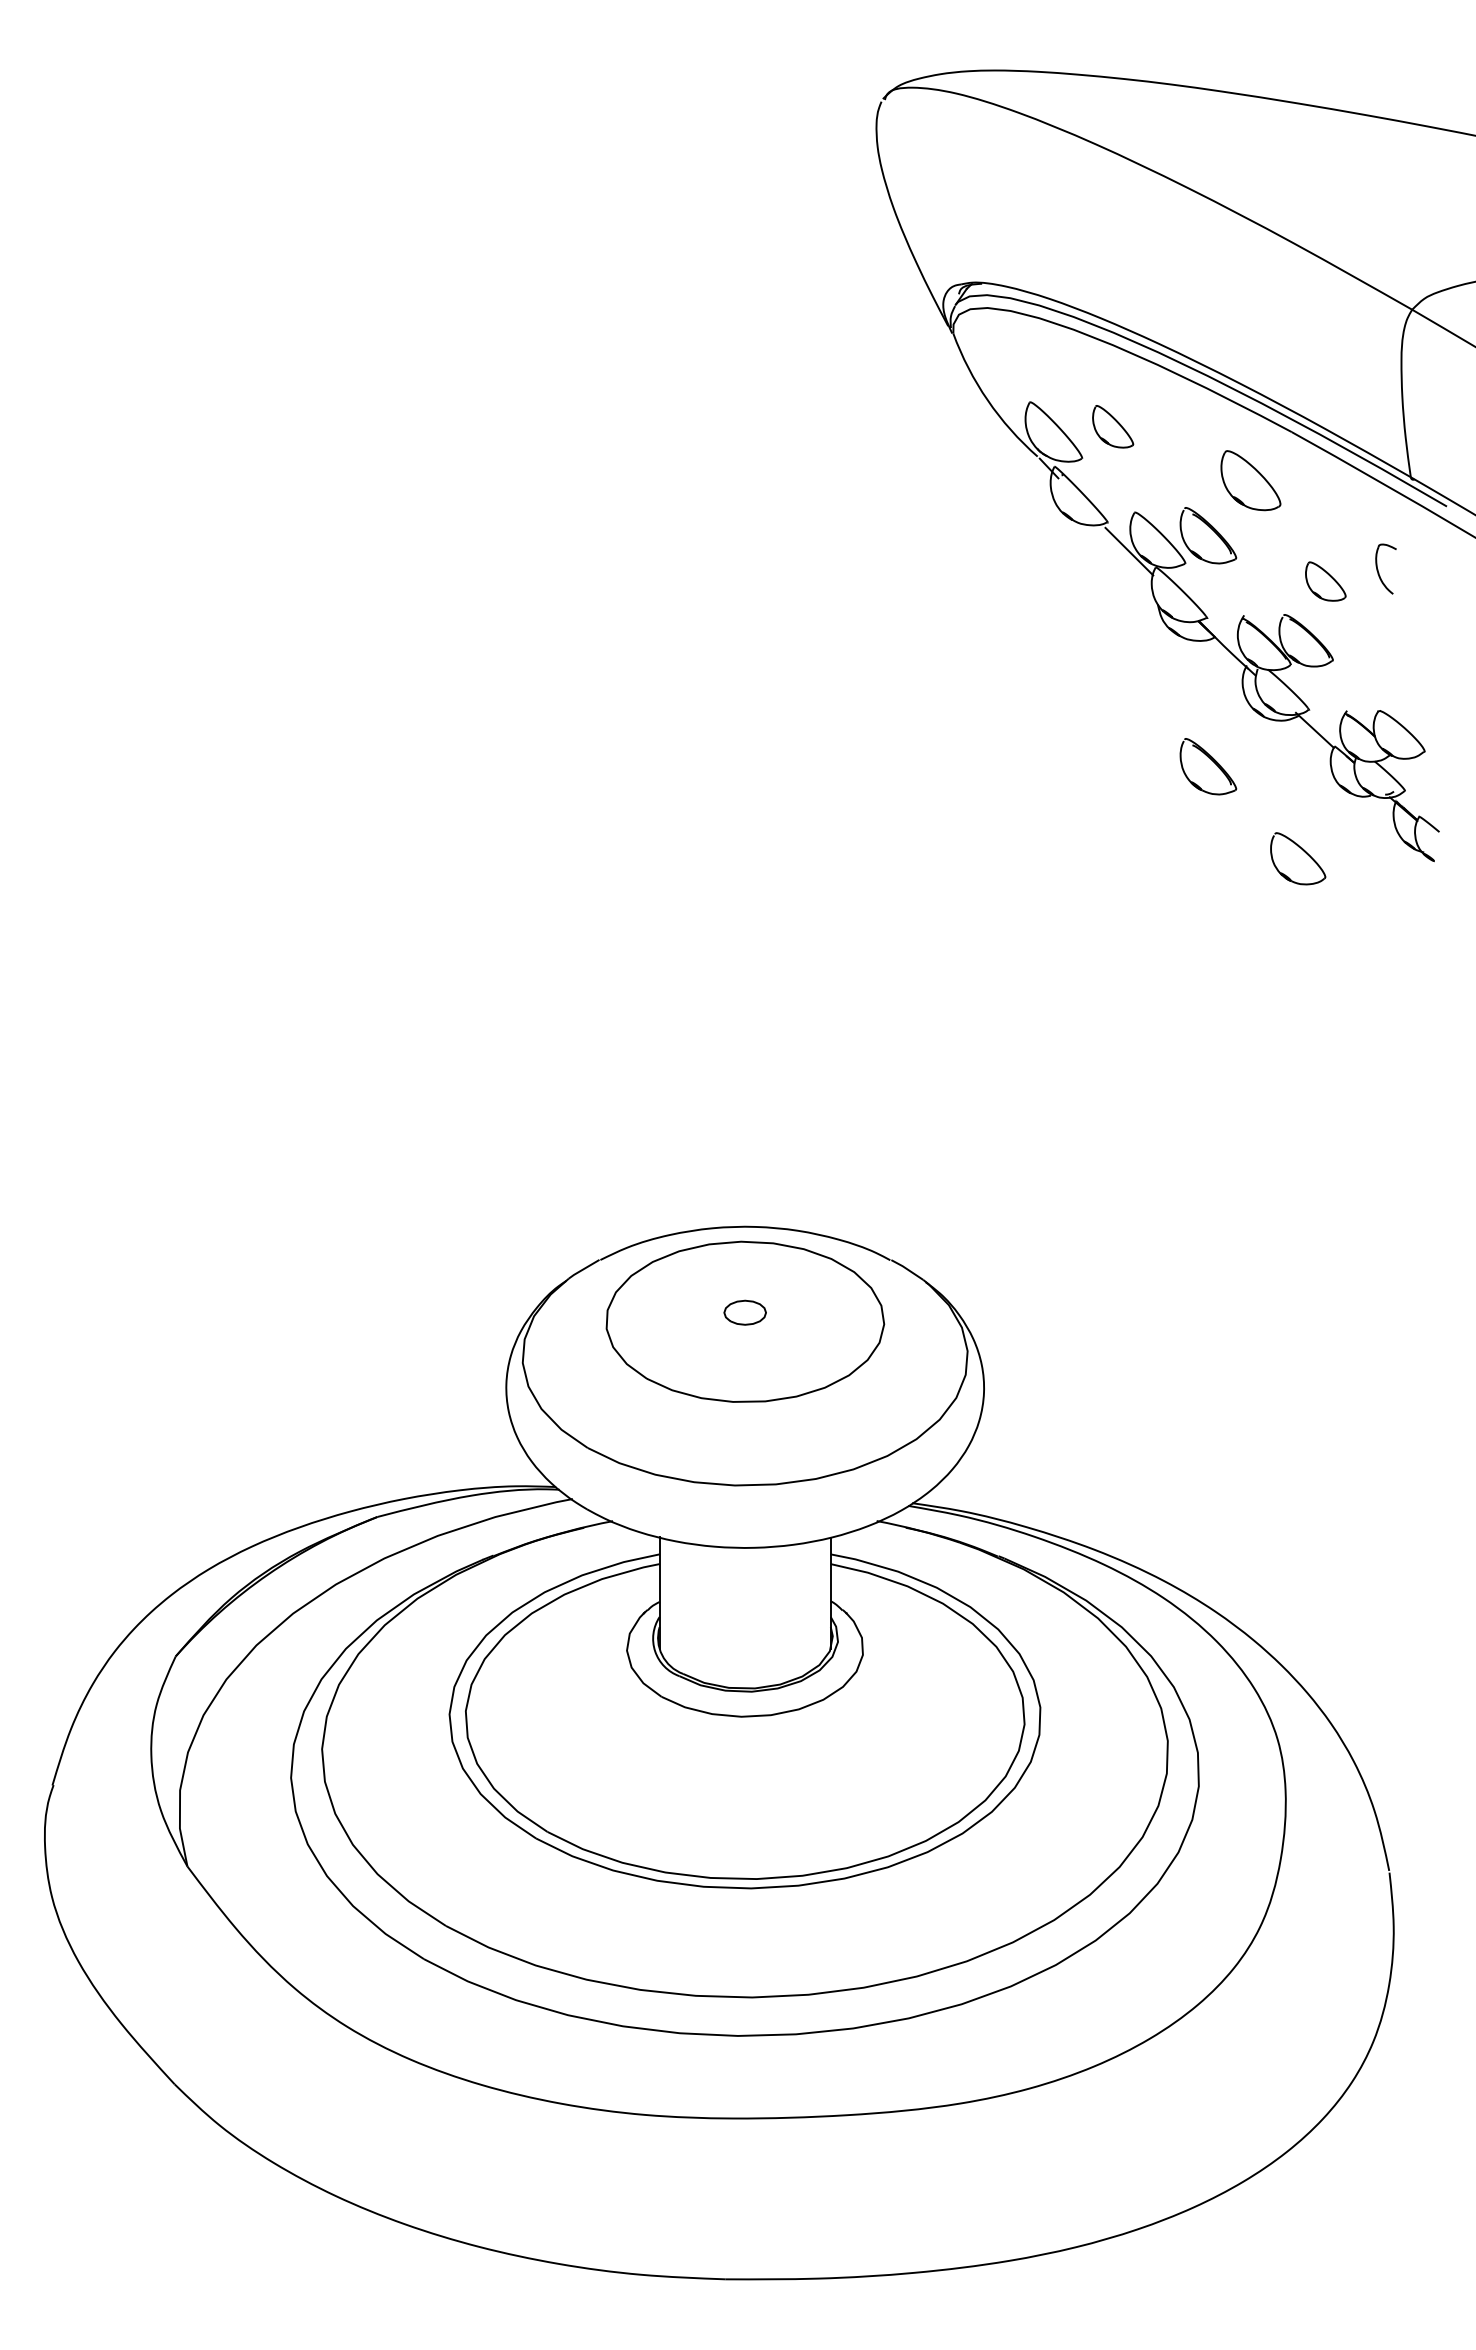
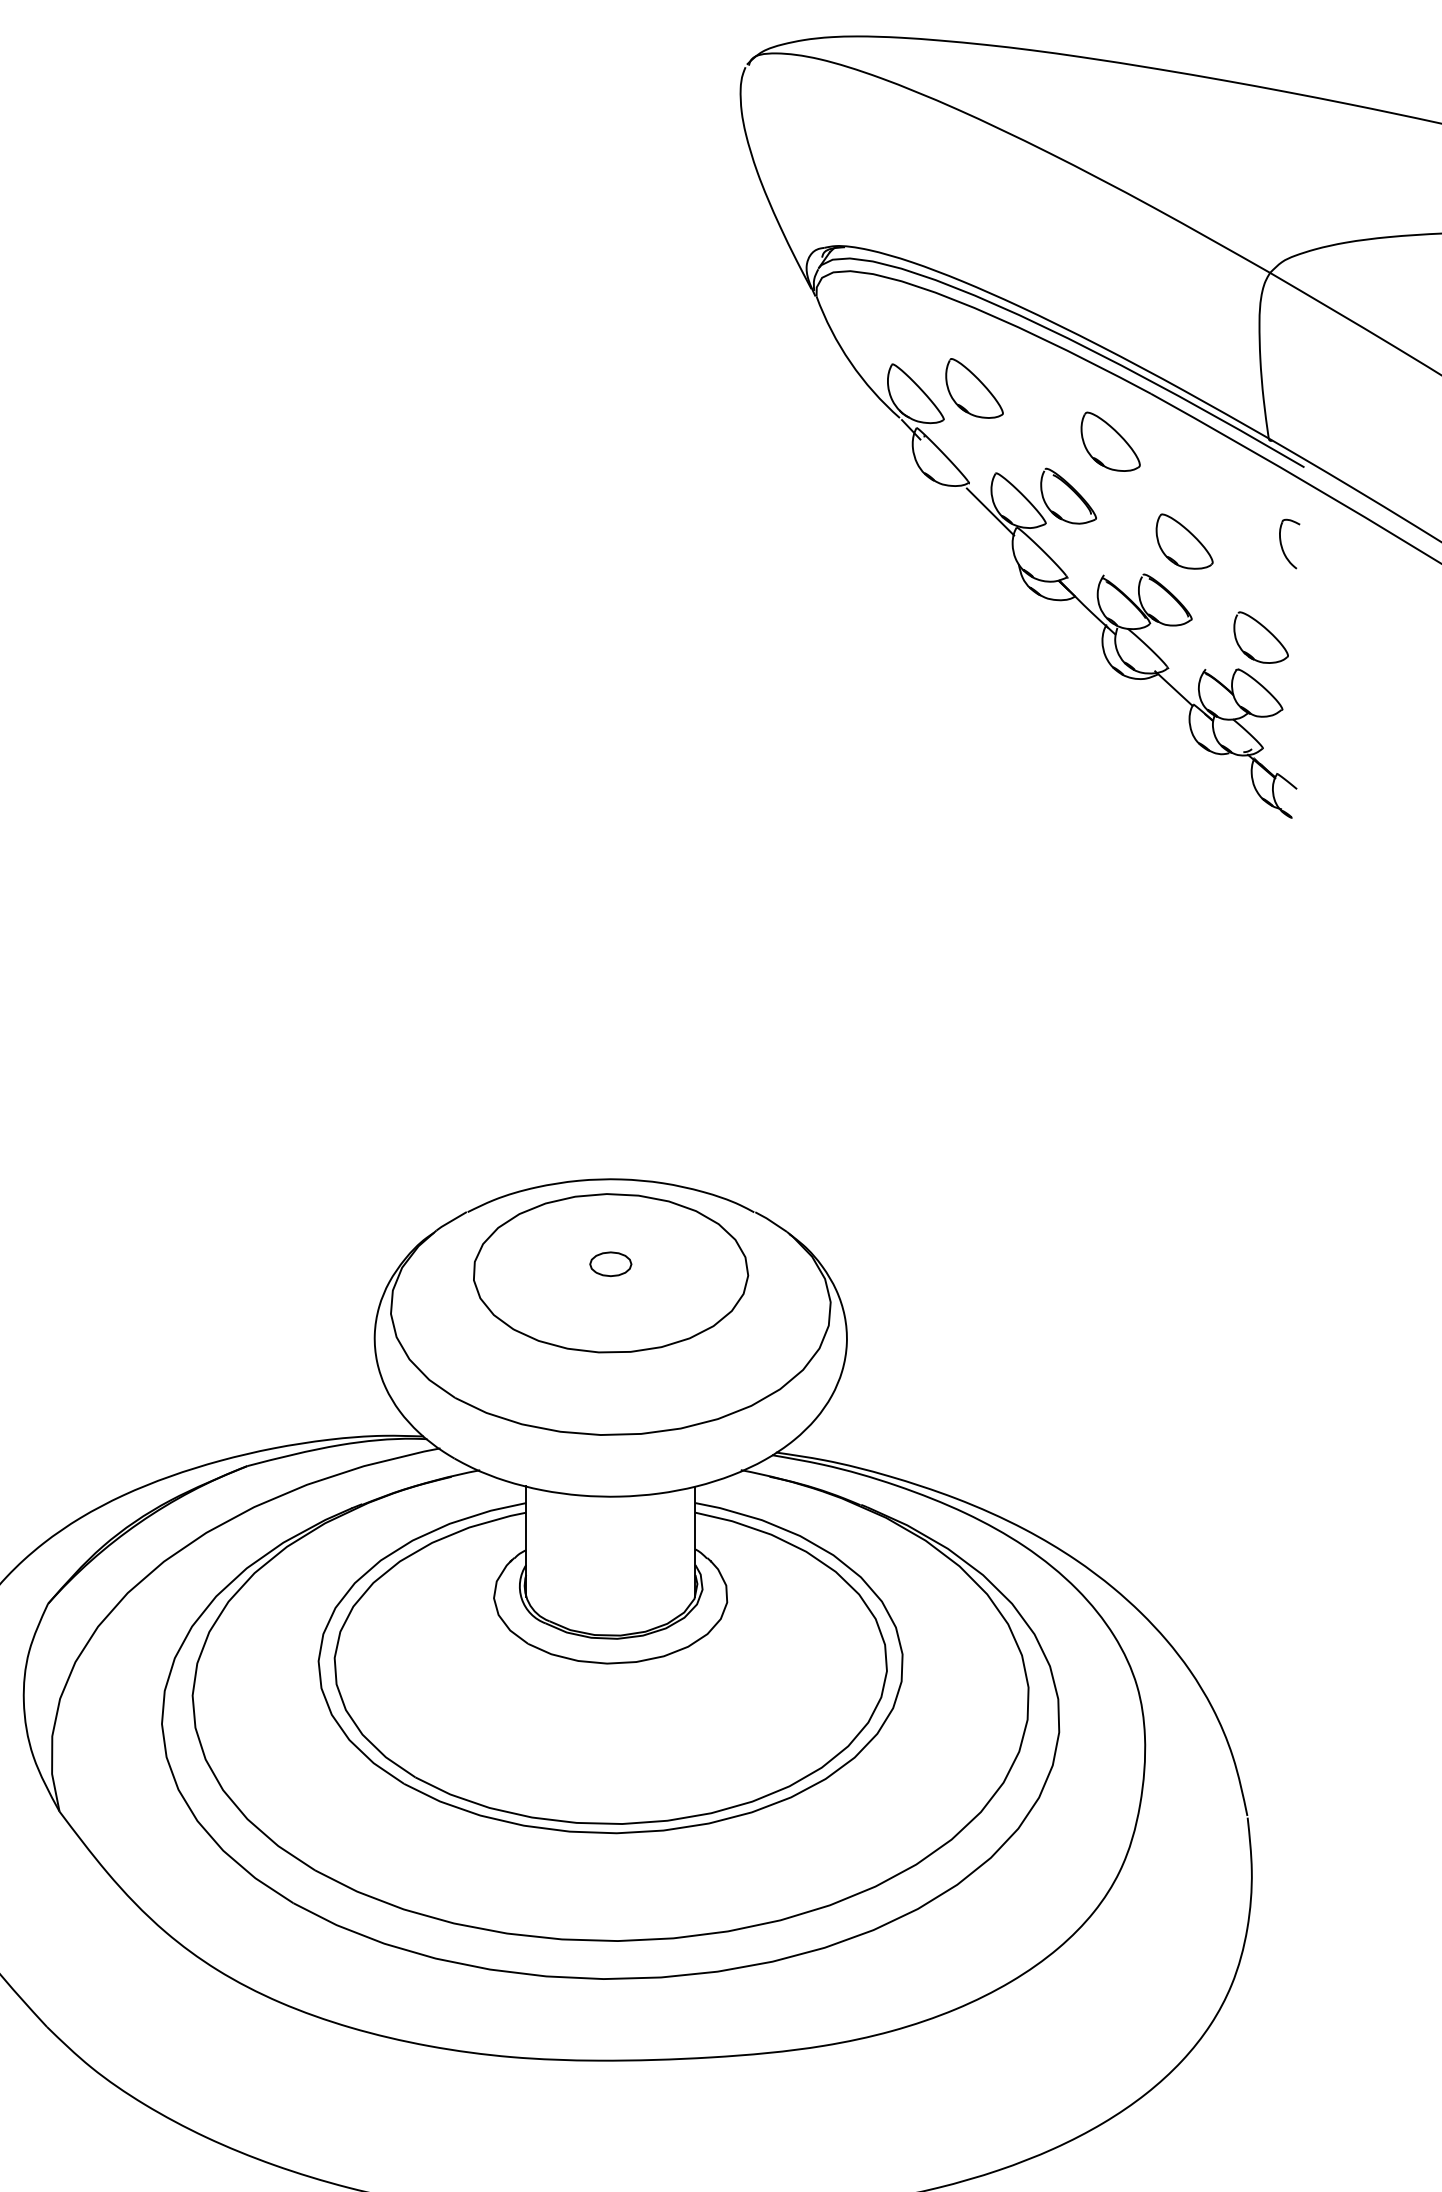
part: (1112, 426) -> (973, 388), size x1.43
part: (1378, 569) -> (1282, 544), moved
part: (1325, 581) -> (1184, 541), size x1.43
part: (1208, 766) -> (1068, 724), removed
part: (1298, 858) -> (1261, 637), moved

